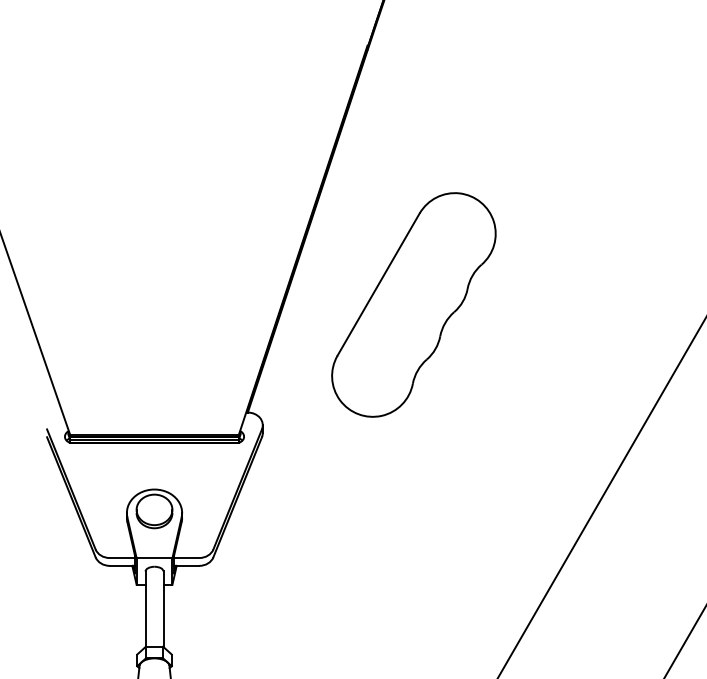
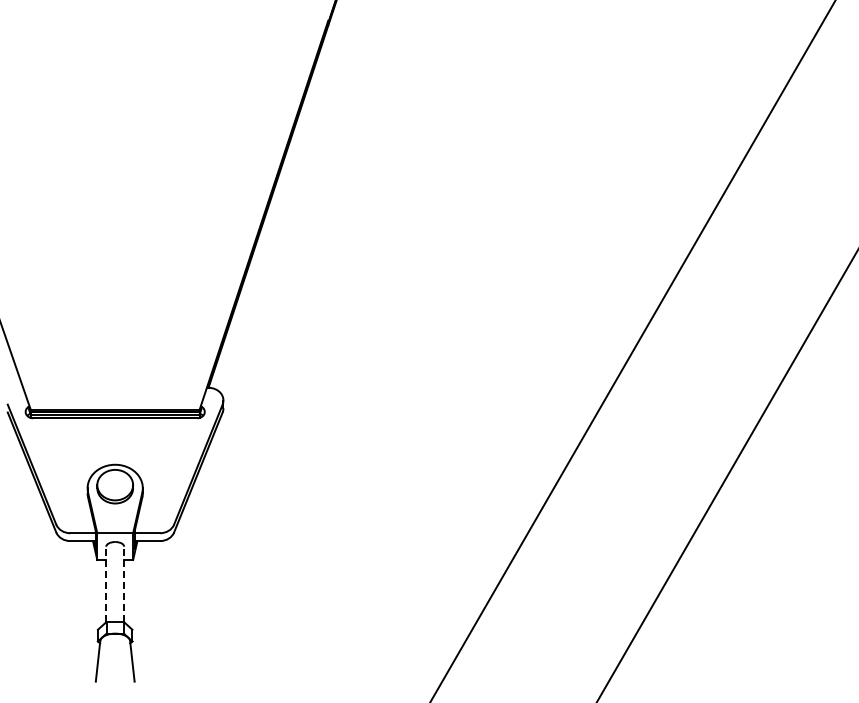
part: (413, 304) -> (374, 279), removed
line: (145, 609) -> (106, 584), solid -> dashed
line: (163, 609) -> (124, 584), solid -> dashed

